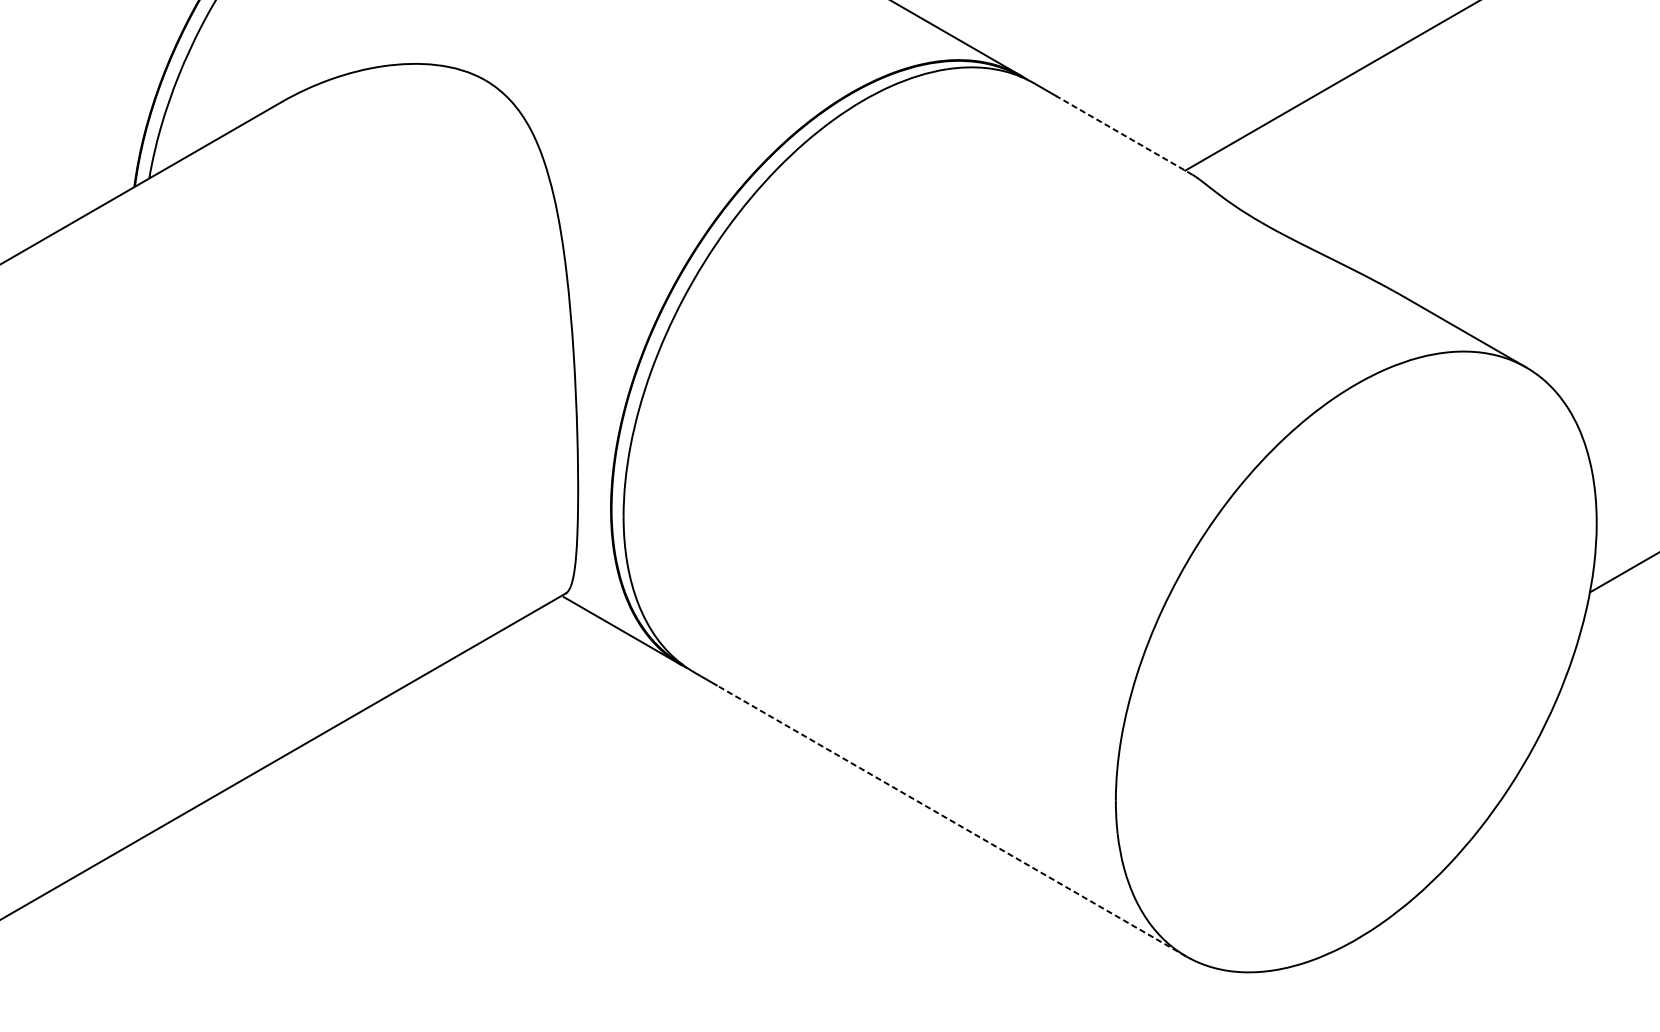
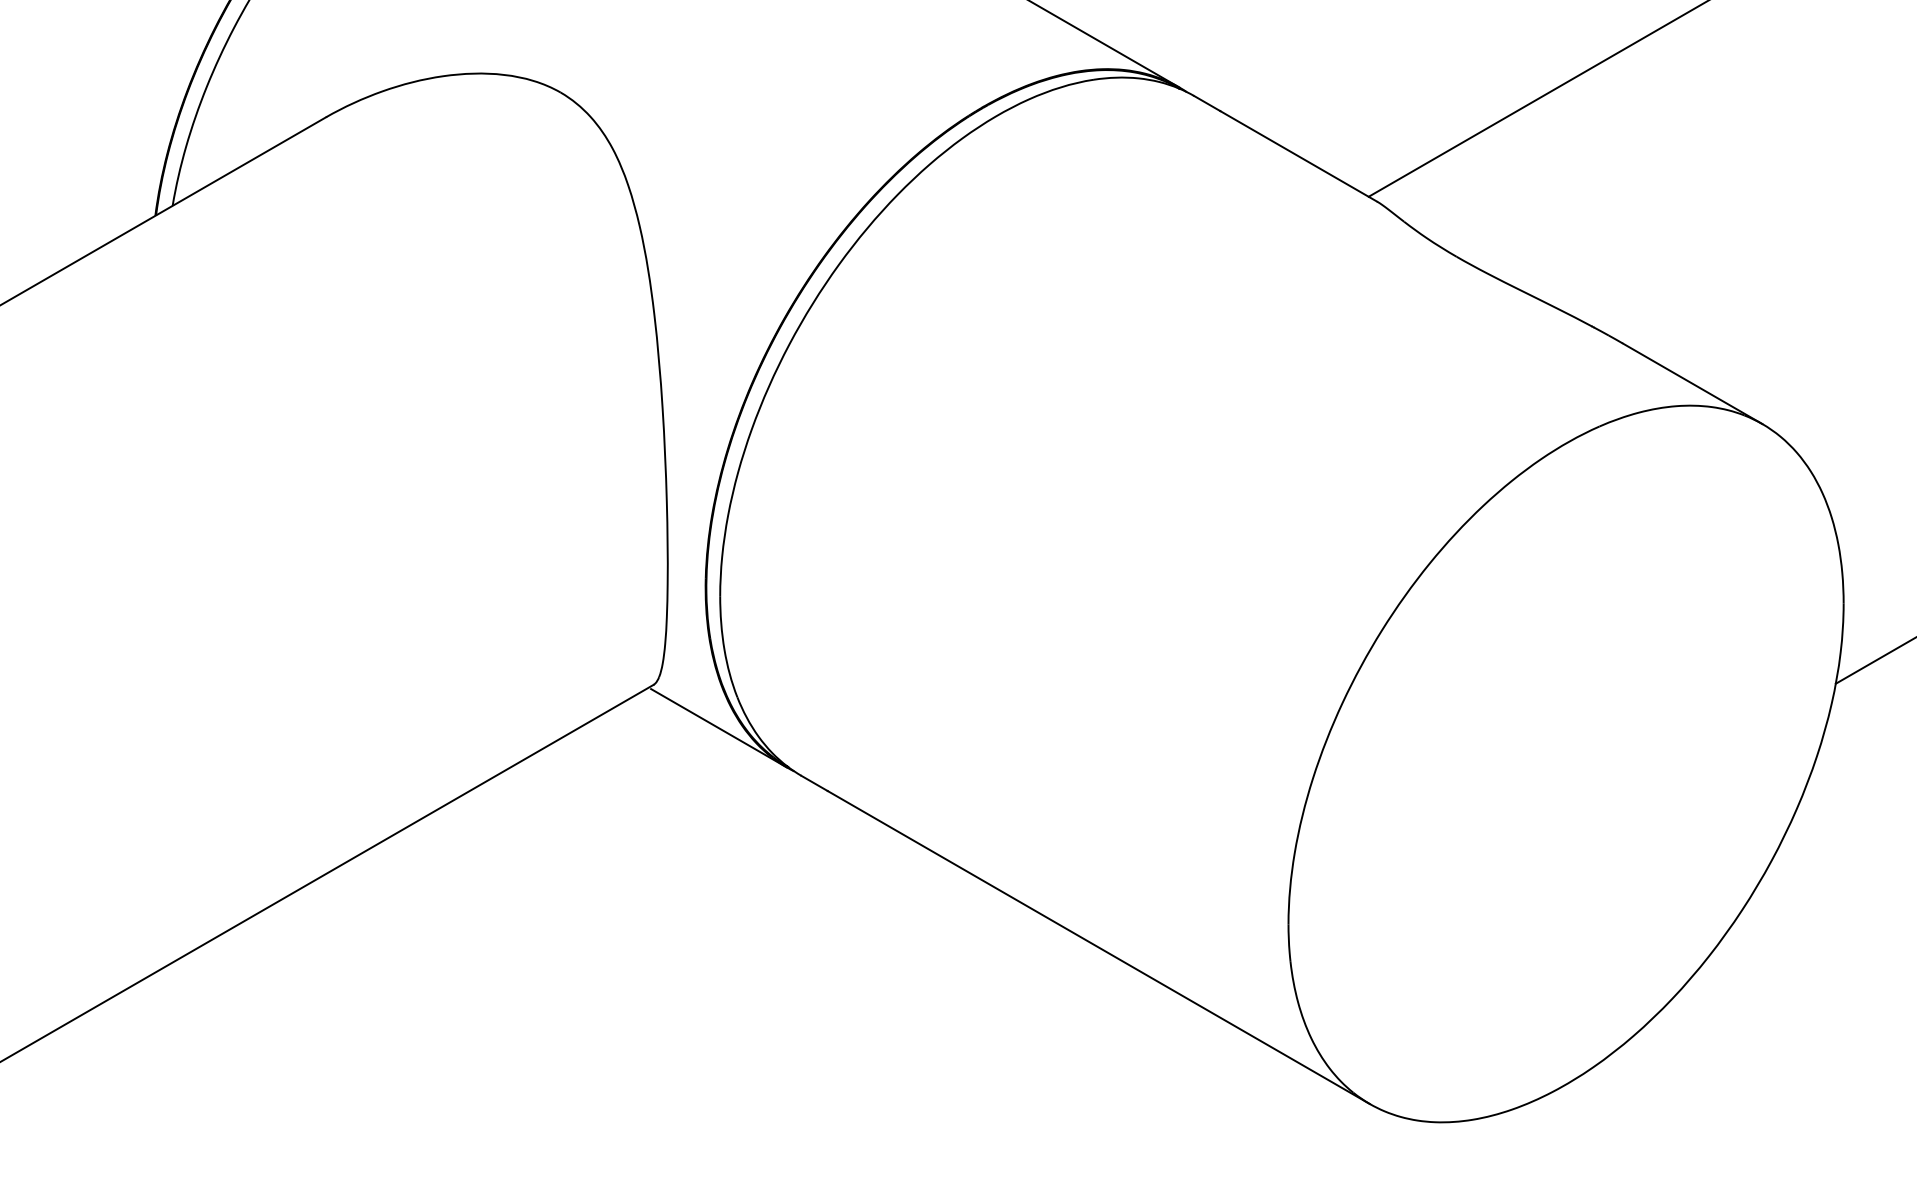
line: (1124, 135) -> (1298, 156), dashed -> solid
line: (951, 820) -> (1098, 947), dashed -> solid

